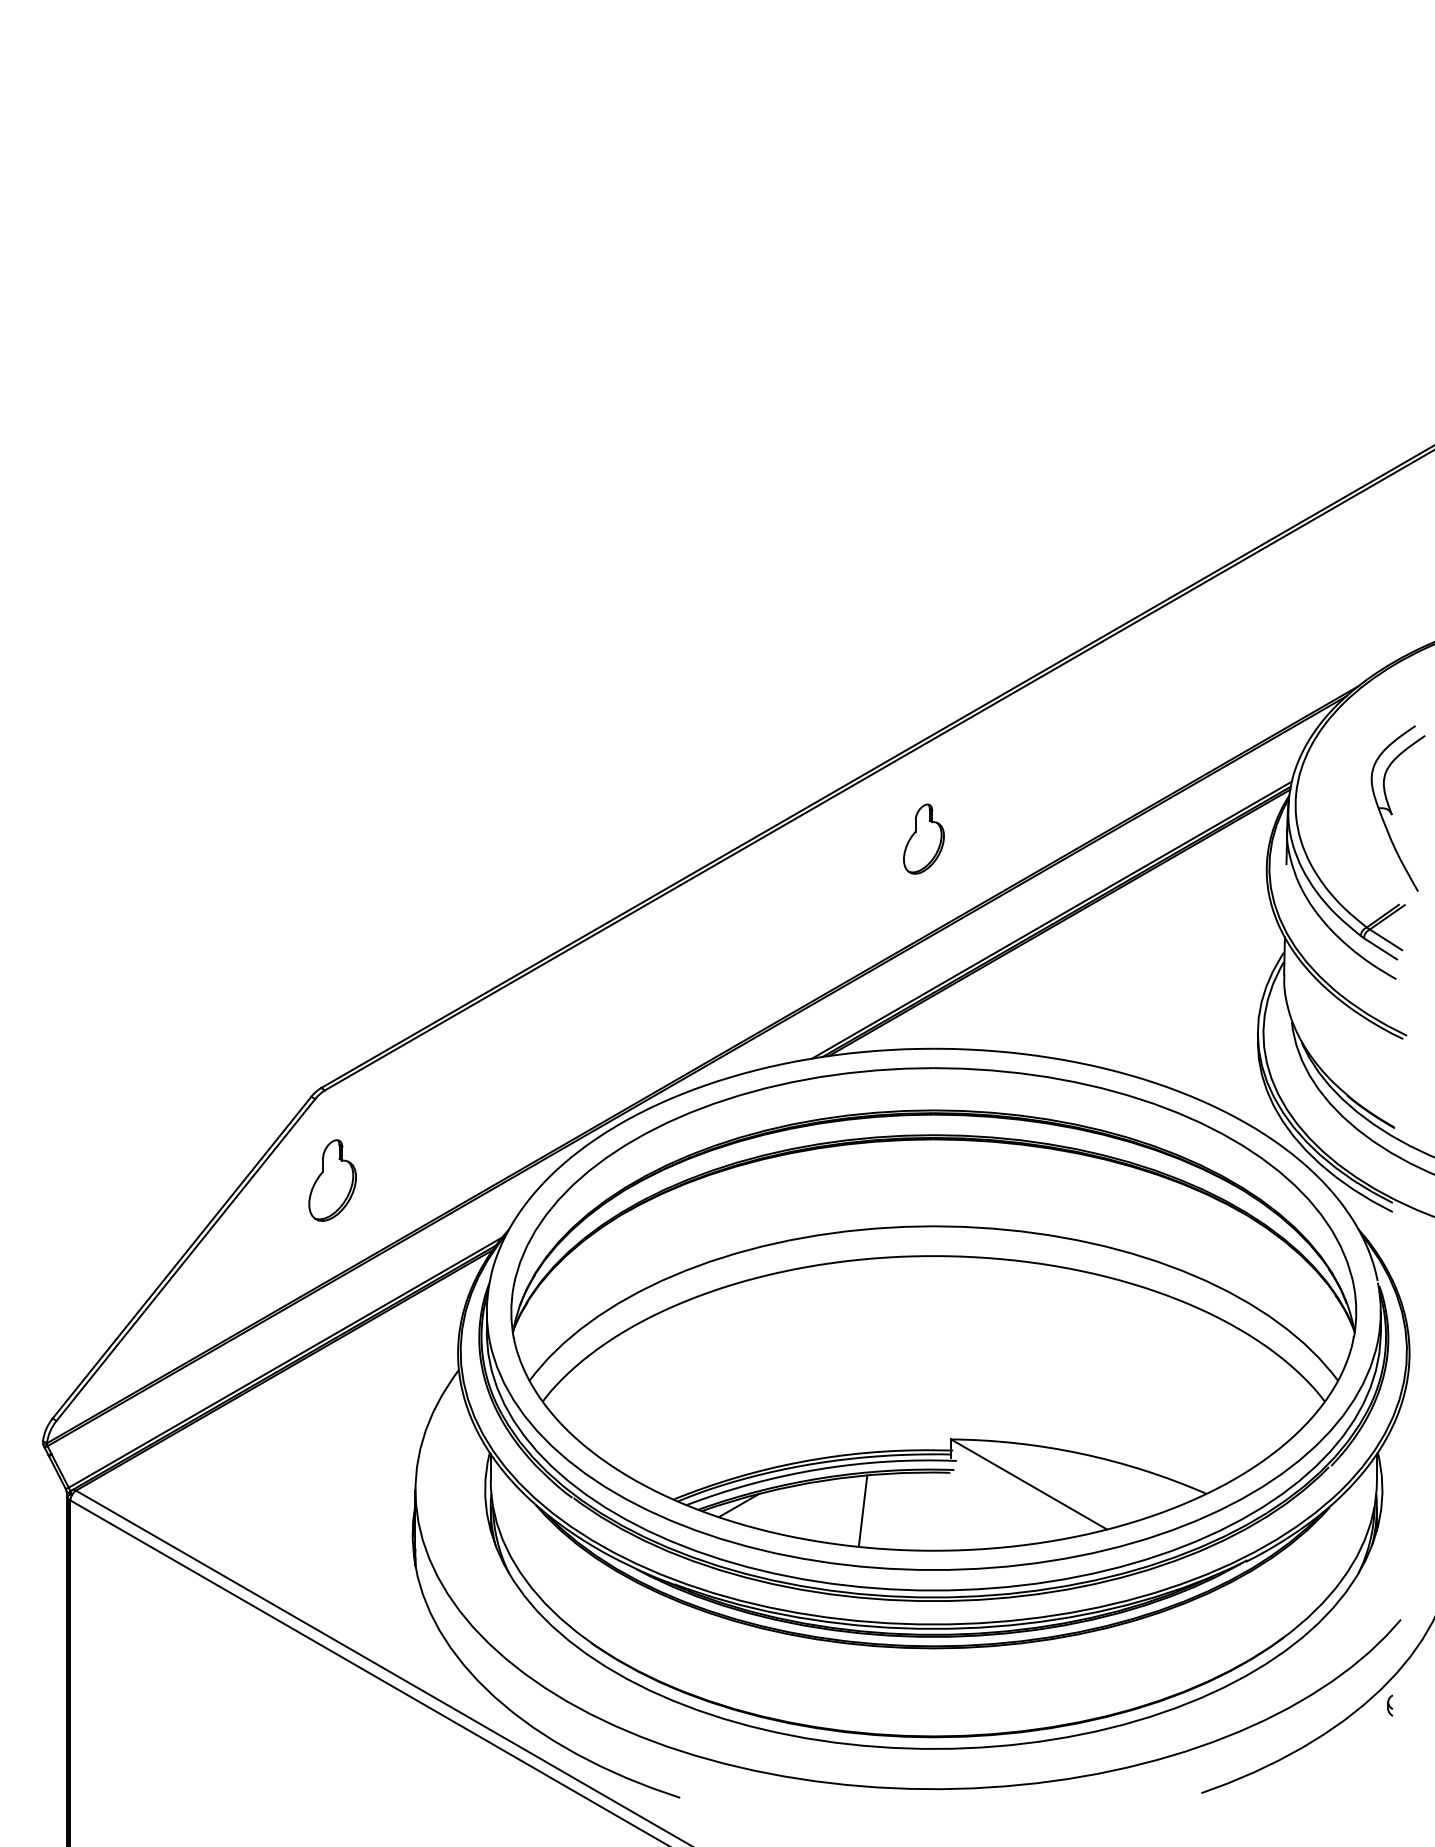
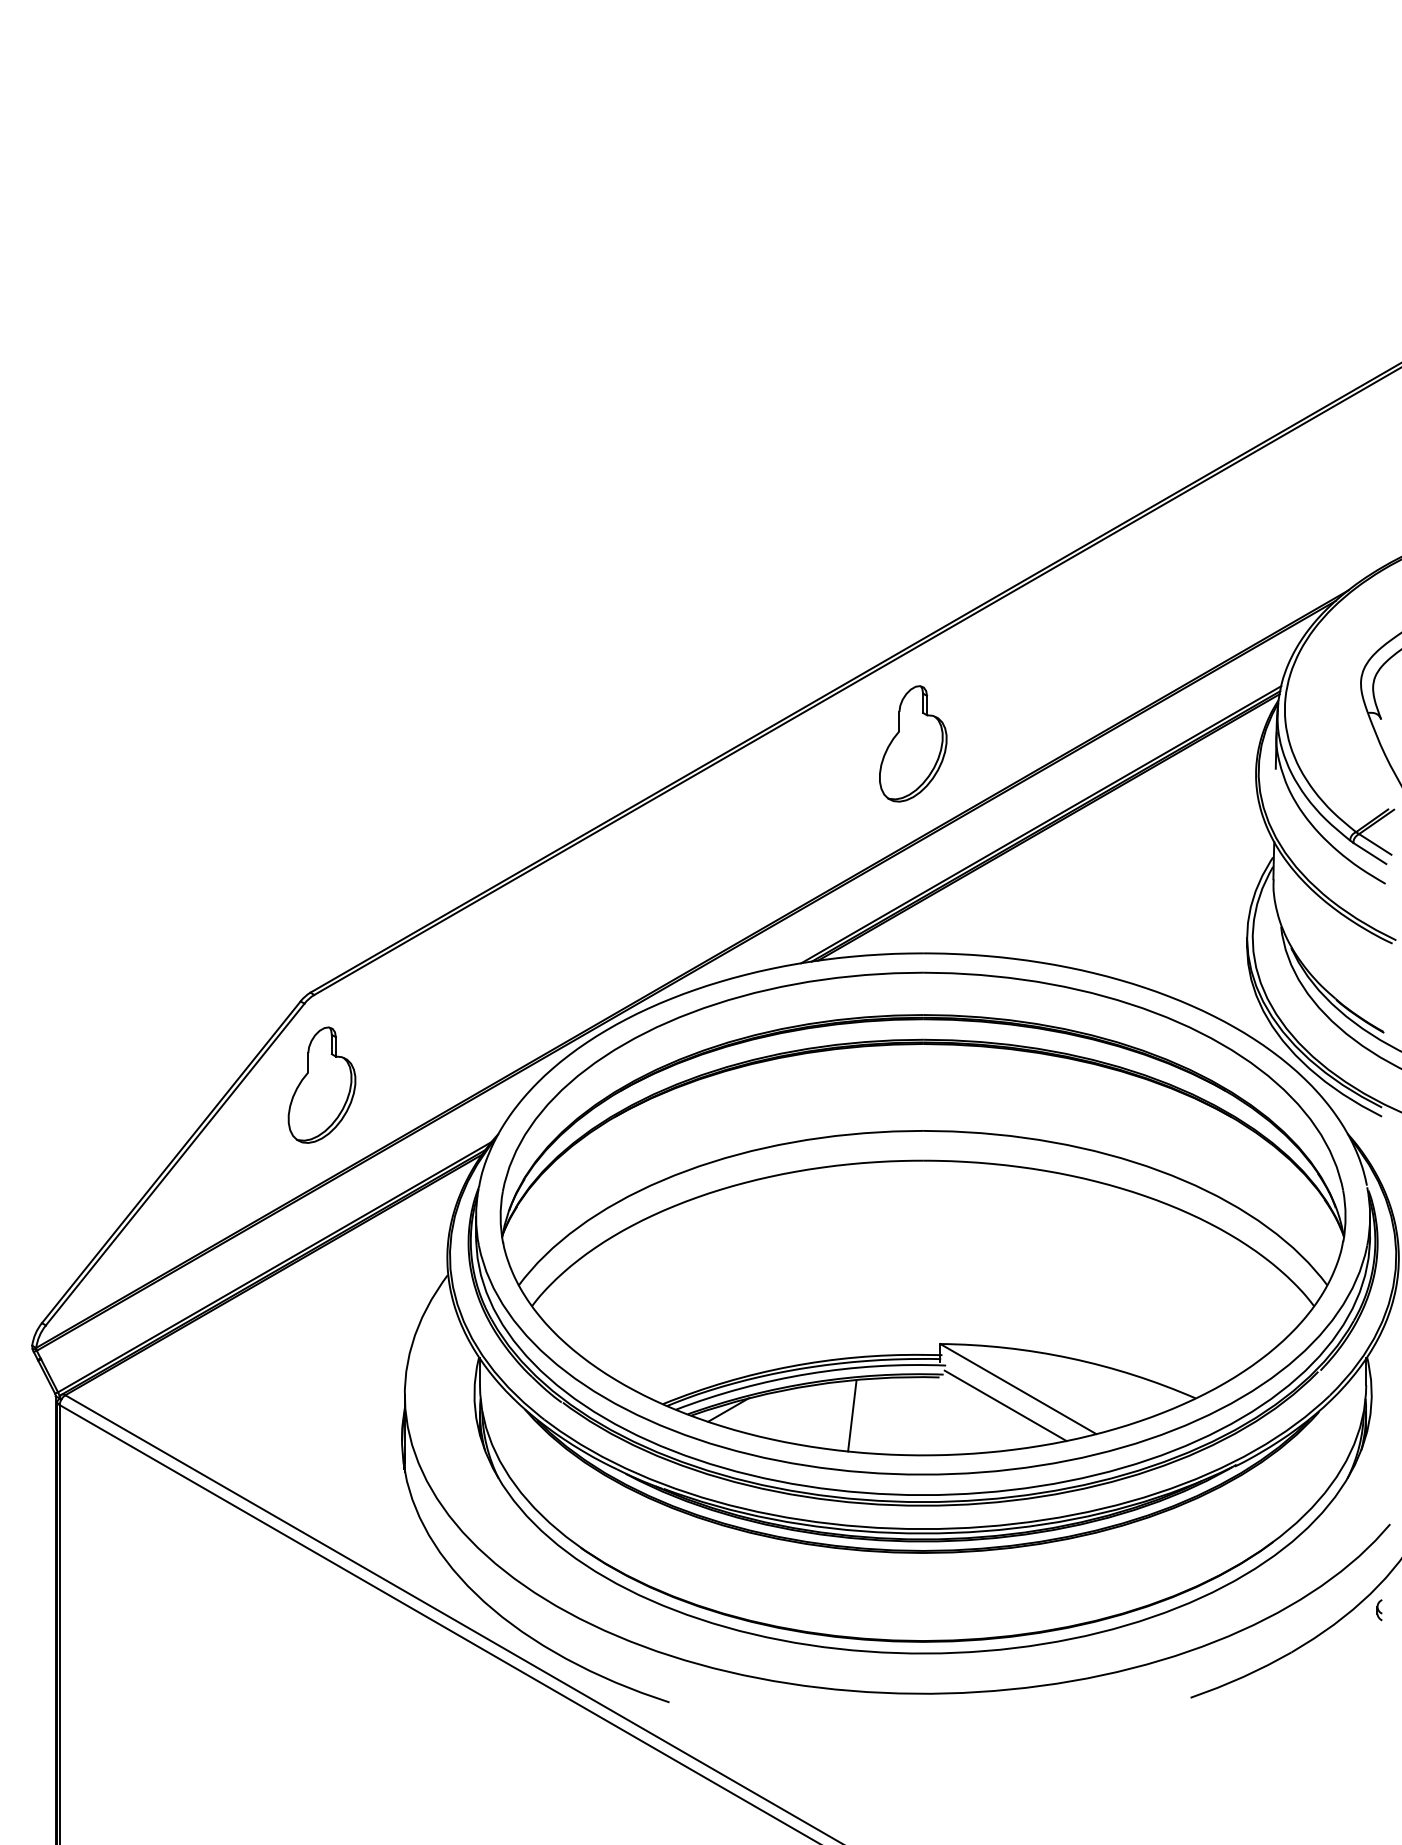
part: (923, 838) -> (912, 743), size x1.67
part: (332, 1180) -> (321, 1085), size x1.43
line: (1016, 1501) -> (1005, 1406), added

